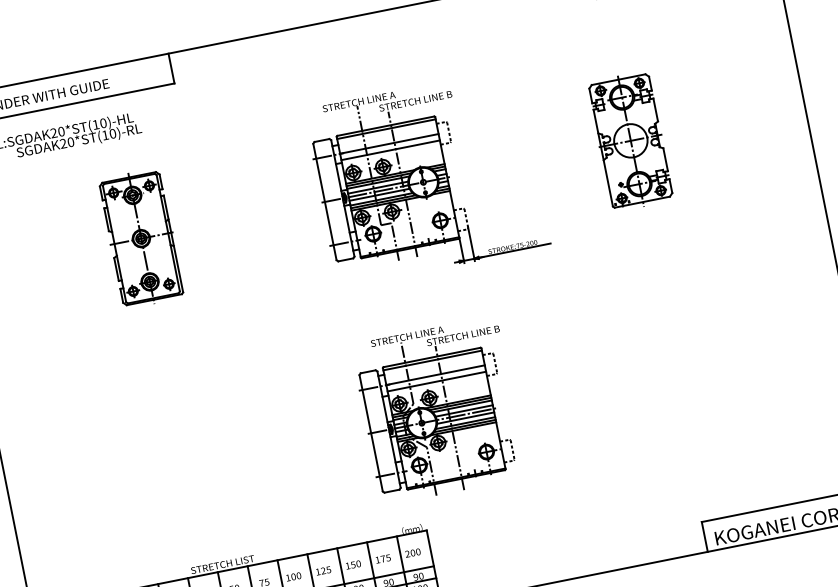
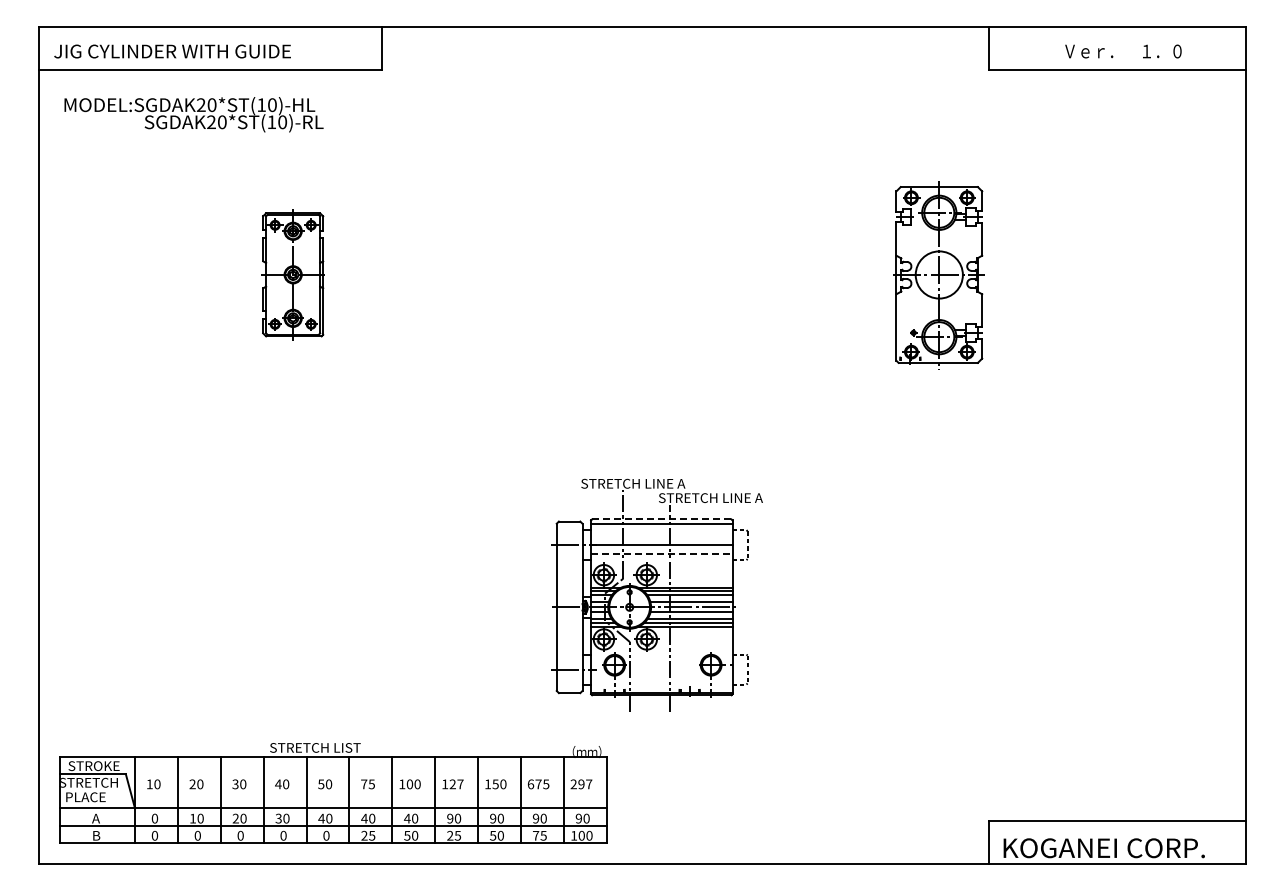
part: (630, 141) -> (938, 275), moved
part: (426, 177) -> (704, 269), removed
part: (141, 238) -> (293, 274), size x0.7
text: (496, 328) -> (759, 497), STRETCH LINE B -> STRETCH LINE A
line: (431, 357) -> (661, 519), solid -> dashed
line: (436, 381) -> (661, 554), solid -> dashed
text: (415, 552) -> (585, 784), 200 -> 297
text: (377, 560) -> (530, 784), 175 -> 675
text: (328, 569) -> (460, 784), 125 -> 127

